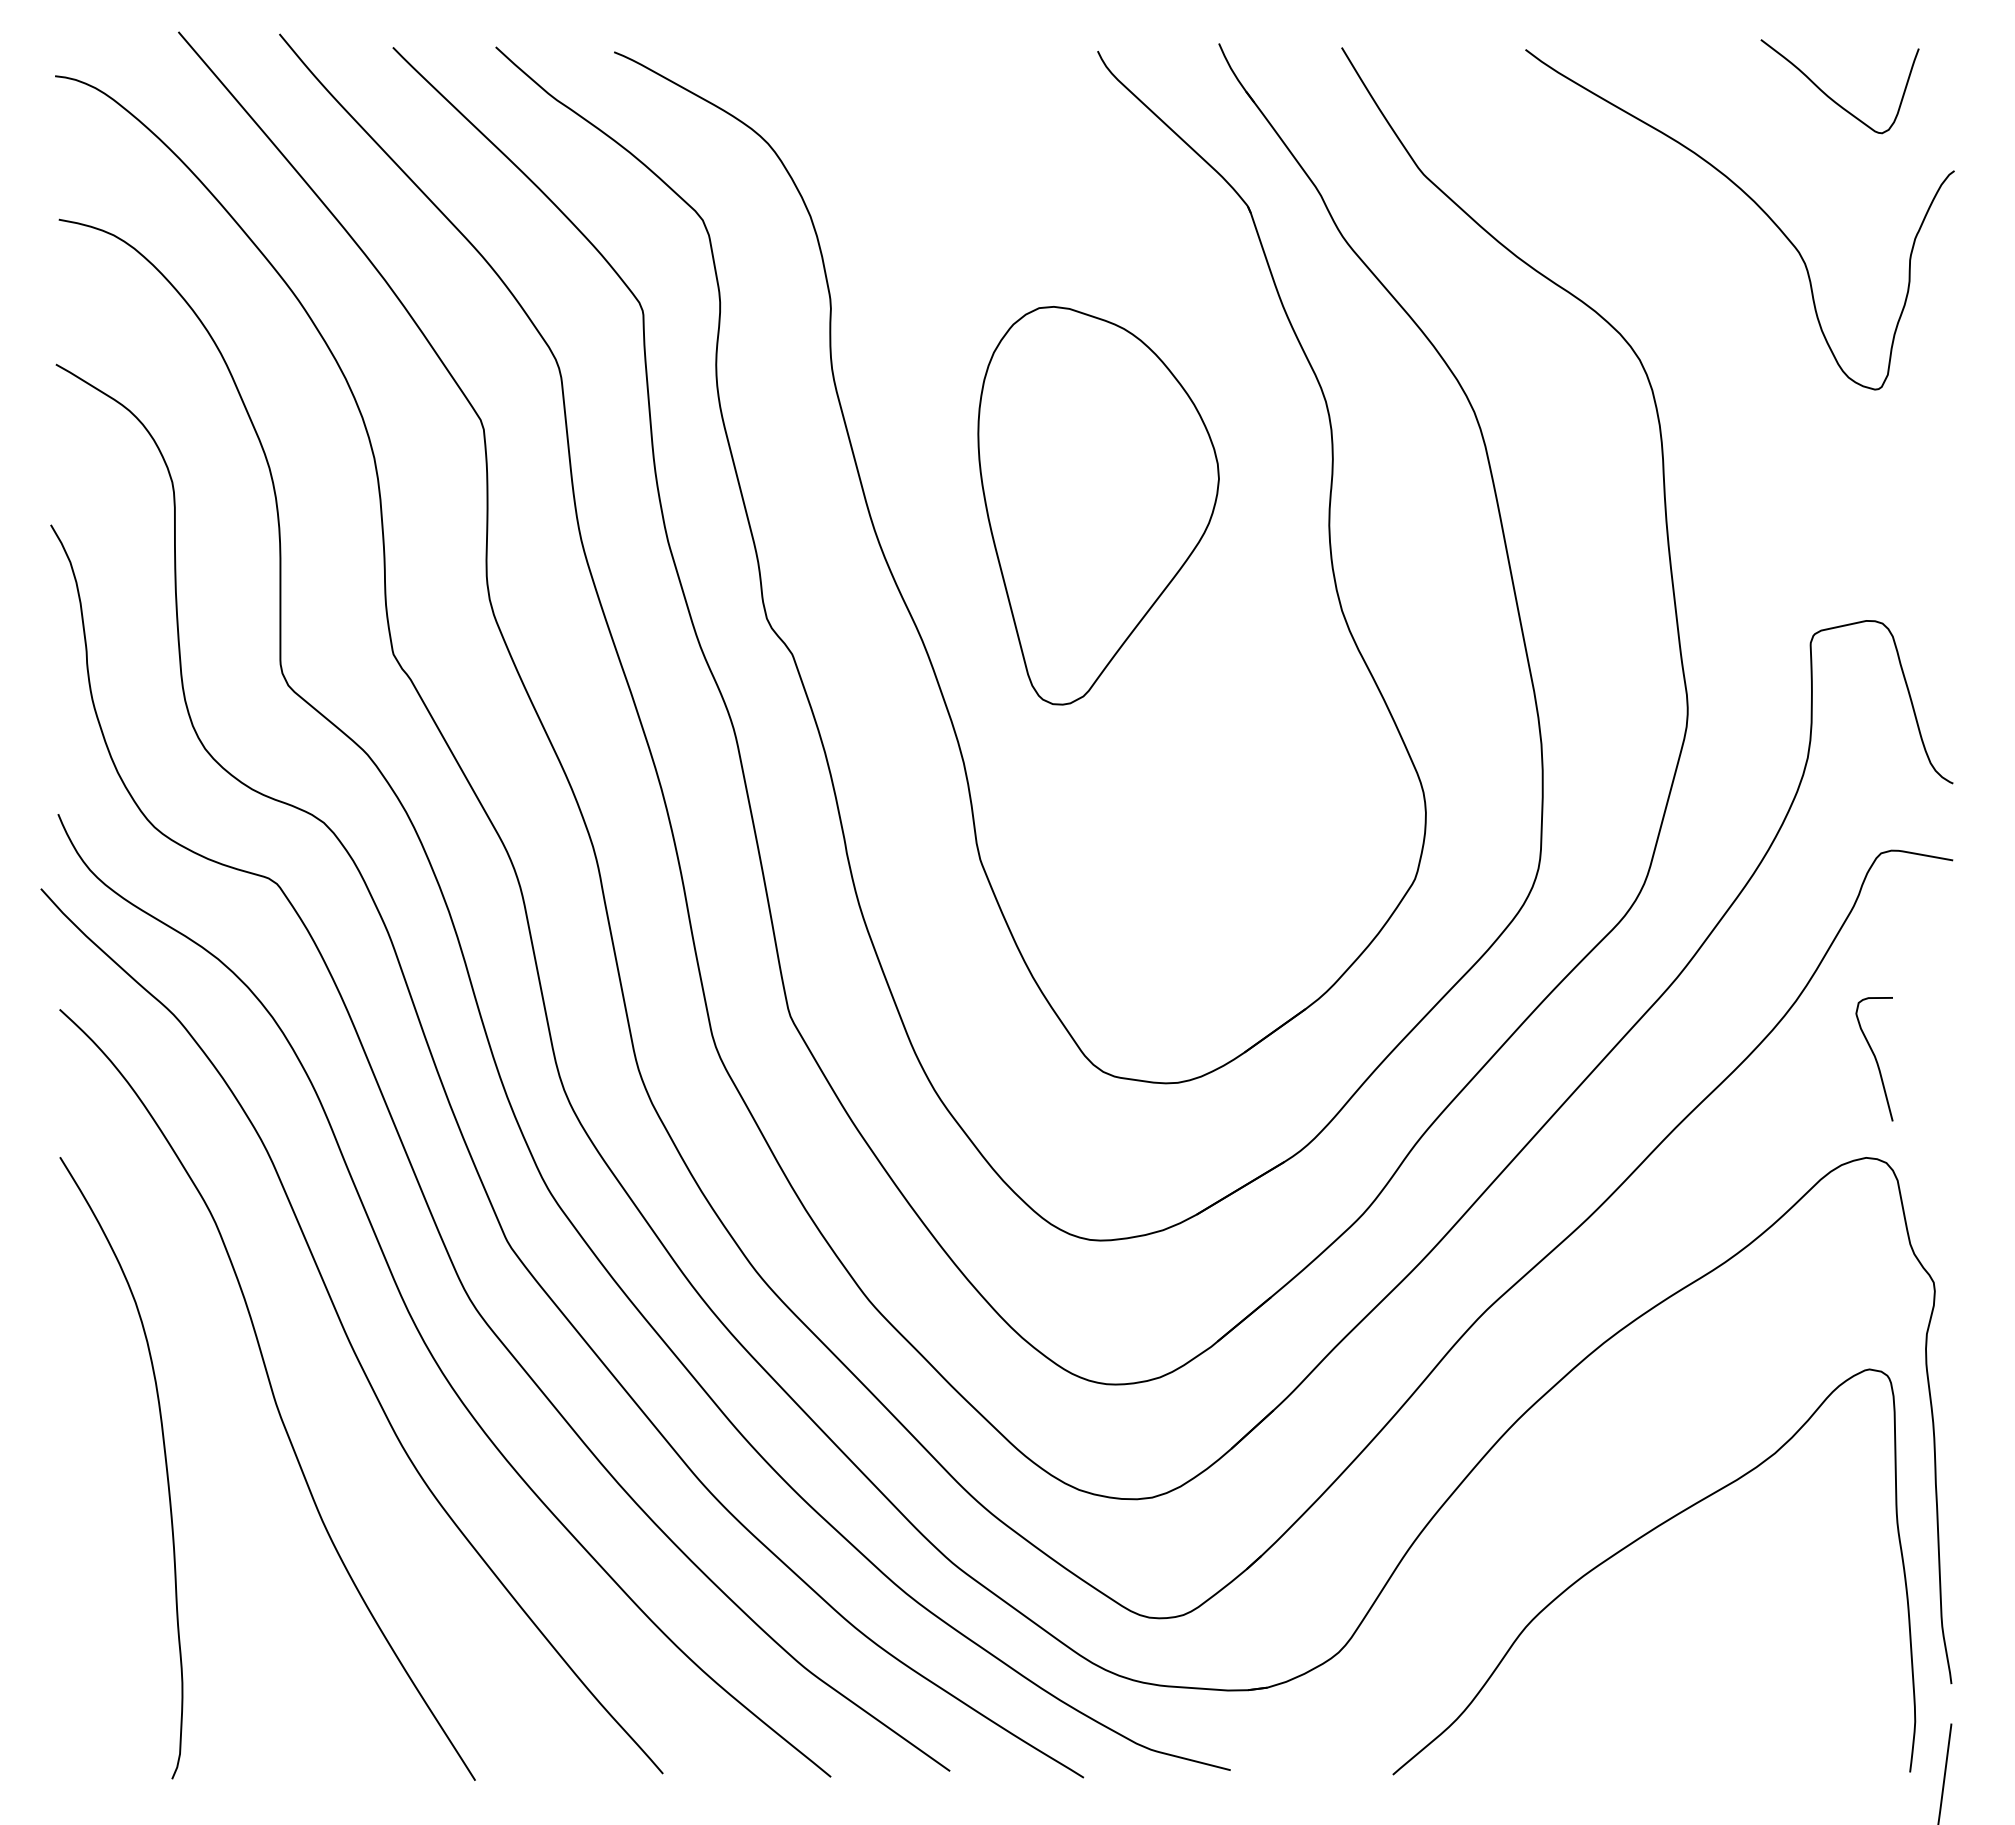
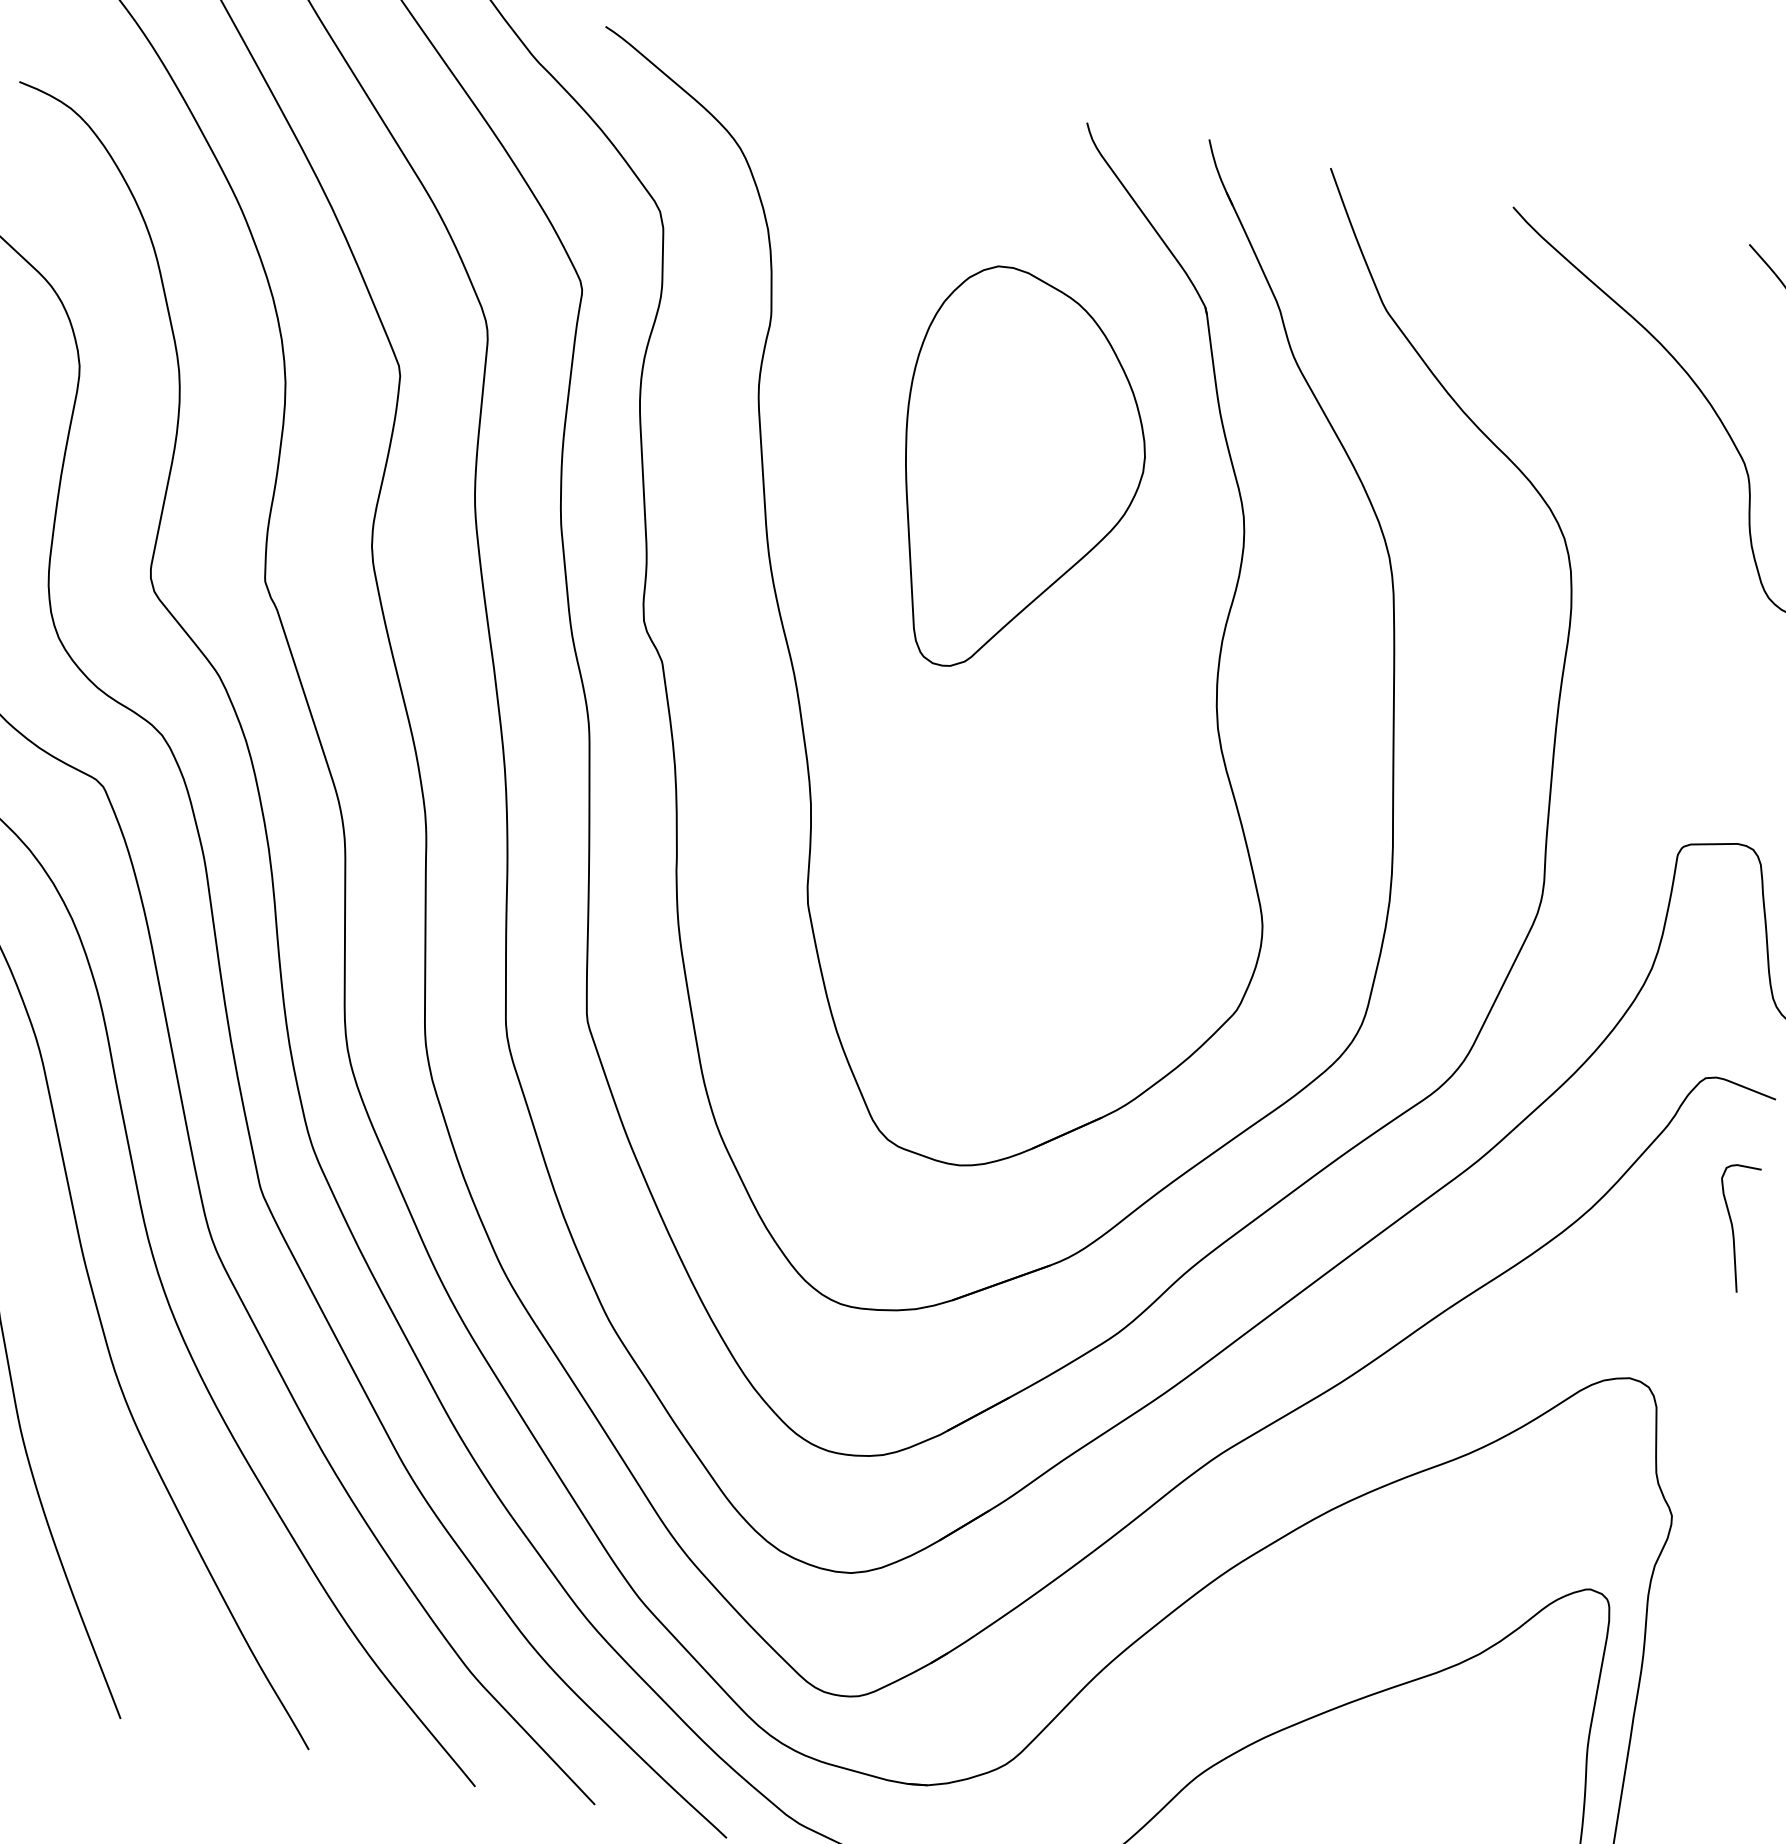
part: (1098, 505) -> (1017, 474), moved
curve: (1874, 1058) -> (1731, 1226), moved

